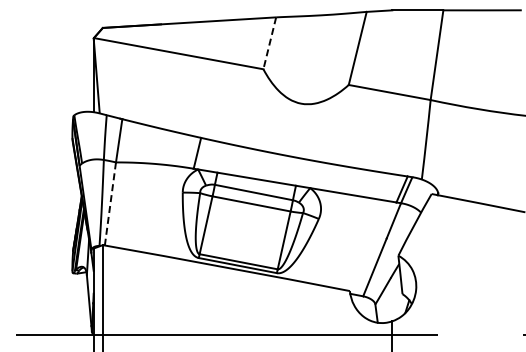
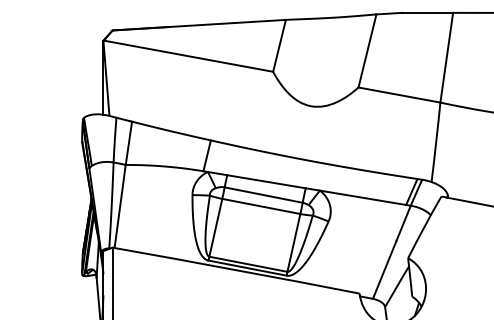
line: (269, 43) -> (279, 46), dashed -> solid
line: (110, 203) -> (120, 206), dashed -> solid

